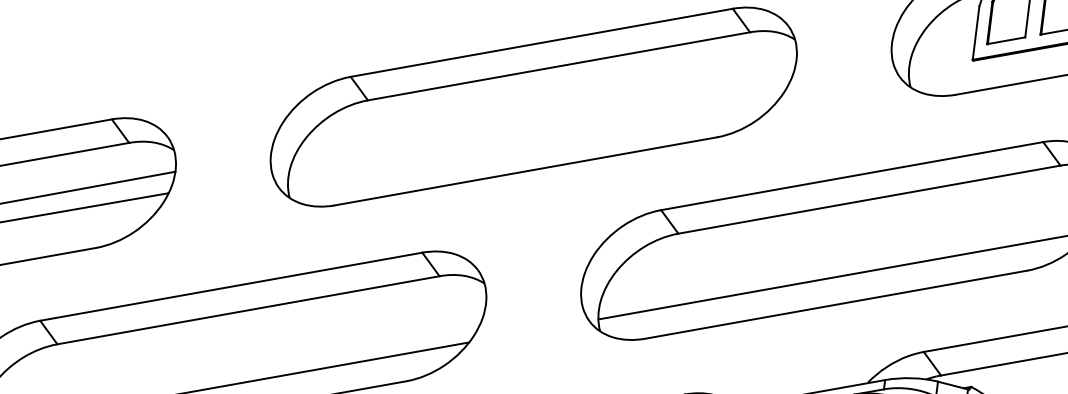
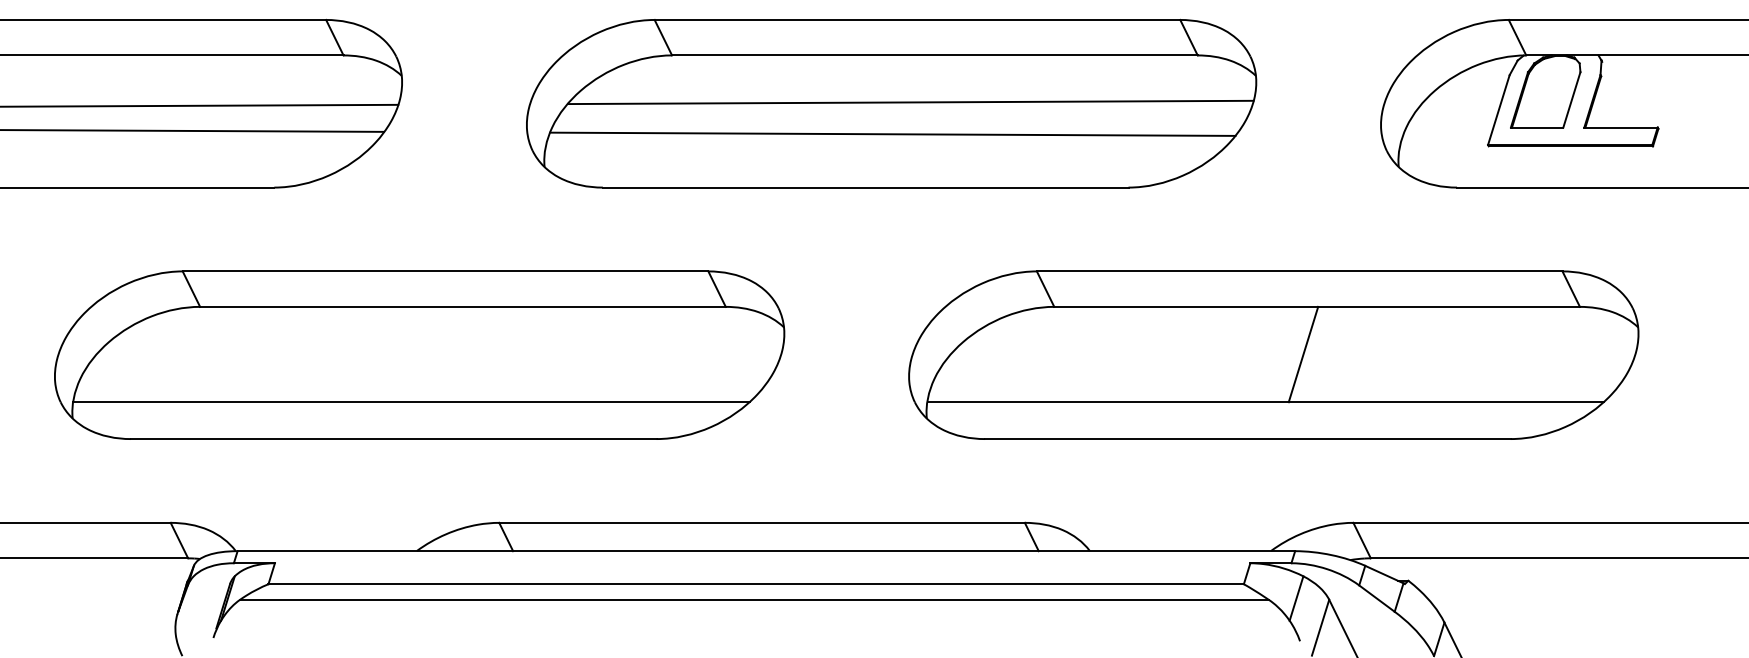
line: (547, 103) -> (910, 102), added
line: (538, 128) -> (892, 133), added
line: (865, 236) -> (1303, 354), added

